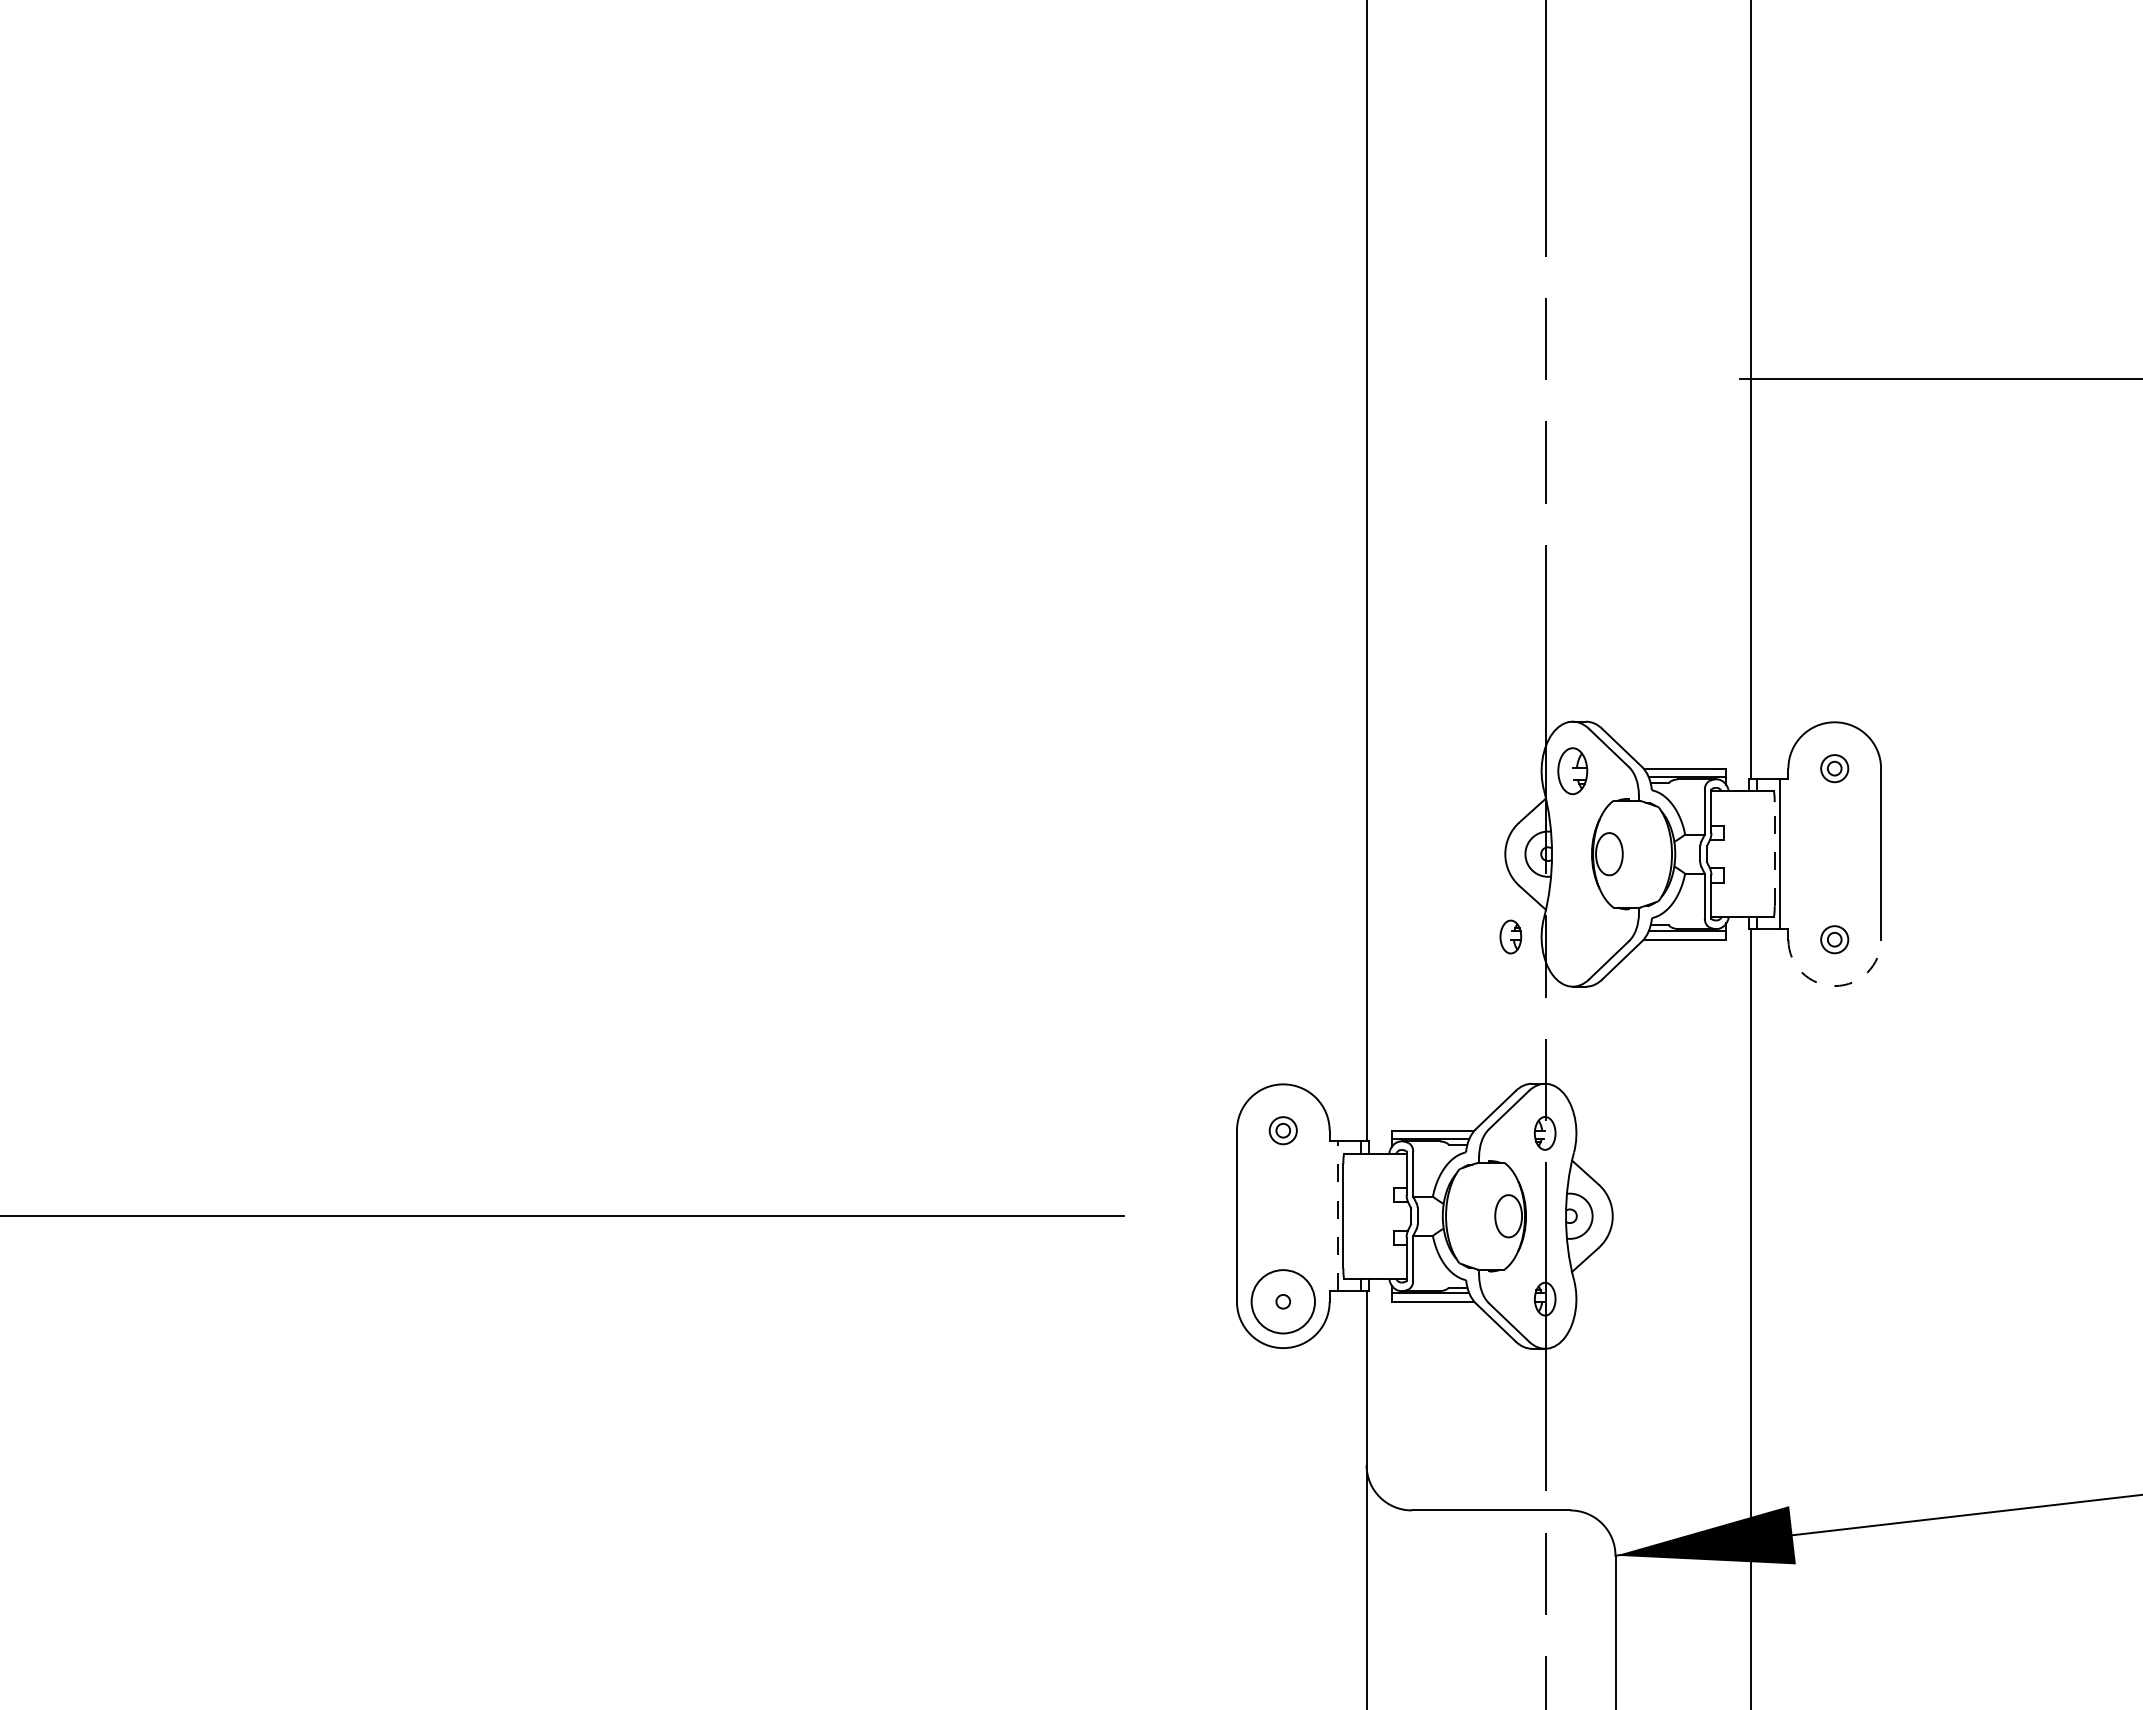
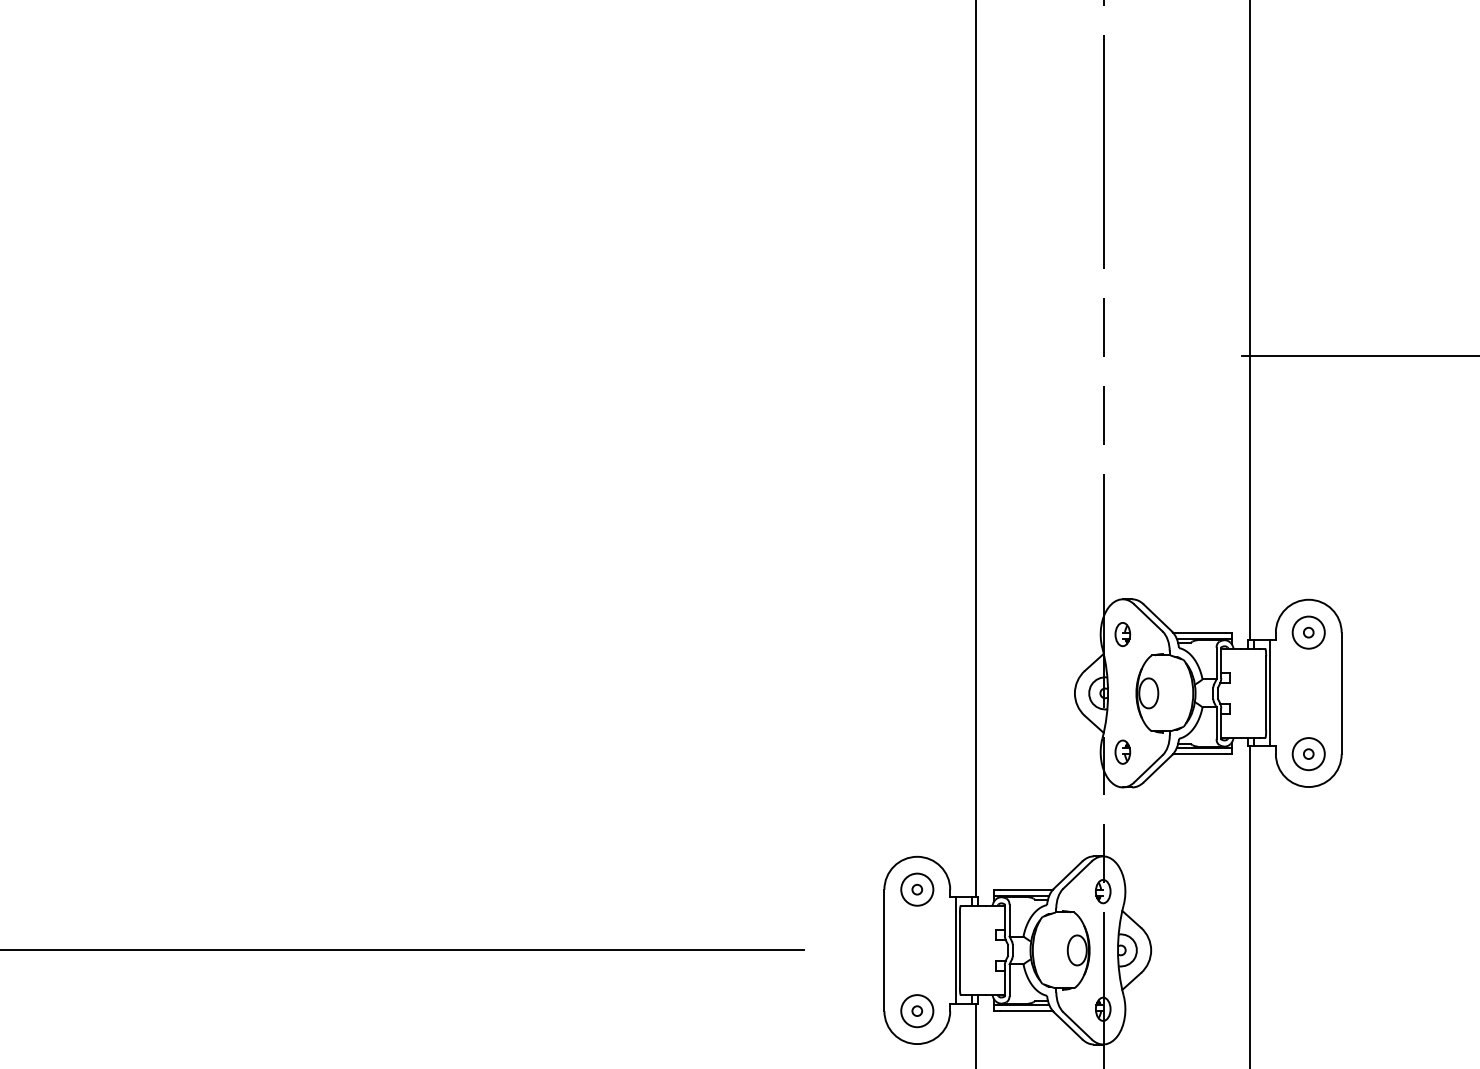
circle: (1834, 768) -> (1308, 632), size x1.67
part: (1572, 771) -> (1122, 634), size x0.71
line: (1774, 853) -> (1266, 692), dashed -> solid
part: (1510, 936) -> (1122, 751), moved
circle: (1834, 939) -> (1308, 753), size x1.67
arc: (1834, 986) -> (1308, 787), dashed -> solid
circle: (1282, 1130) -> (916, 889), size x1.67
line: (1338, 1216) -> (956, 950), dashed -> solid
circle: (1282, 1301) -> (916, 1010), size x0.71

